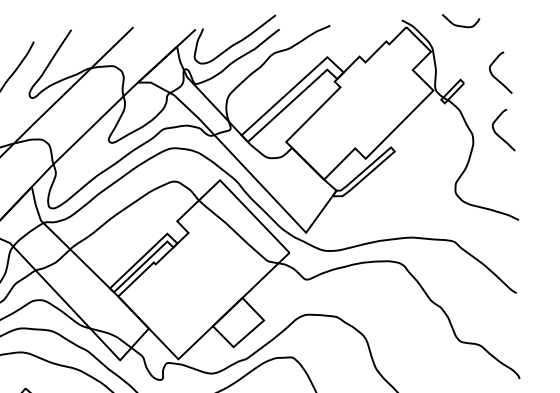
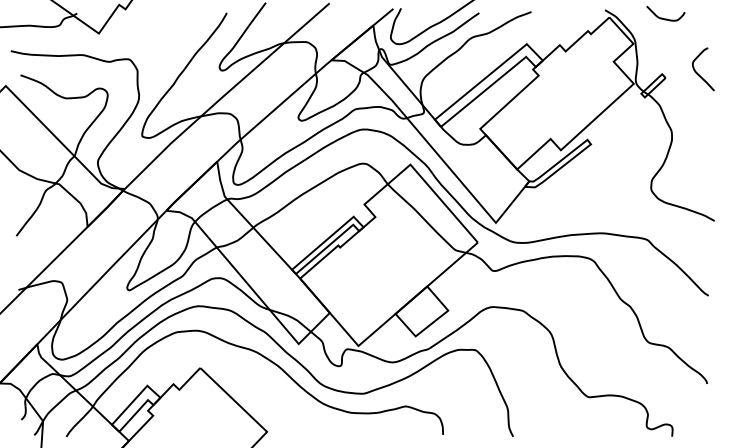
curve: (498, 134) -> (698, 132), removed

